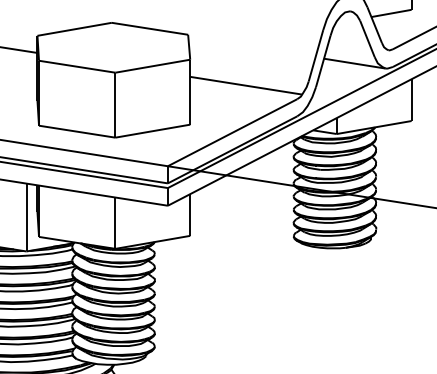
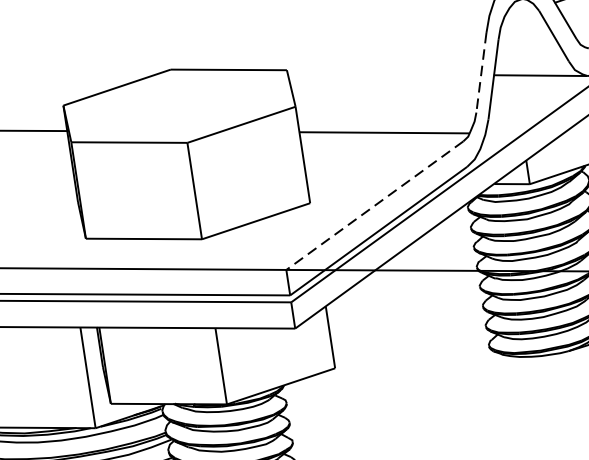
line: (315, 55) -> (480, 72), solid -> dashed
line: (232, 132) -> (374, 205), solid -> dashed

